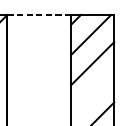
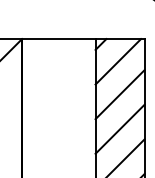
line: (39, 15) -> (58, 39), dashed -> solid
line: (92, 92) -> (119, 128), added

